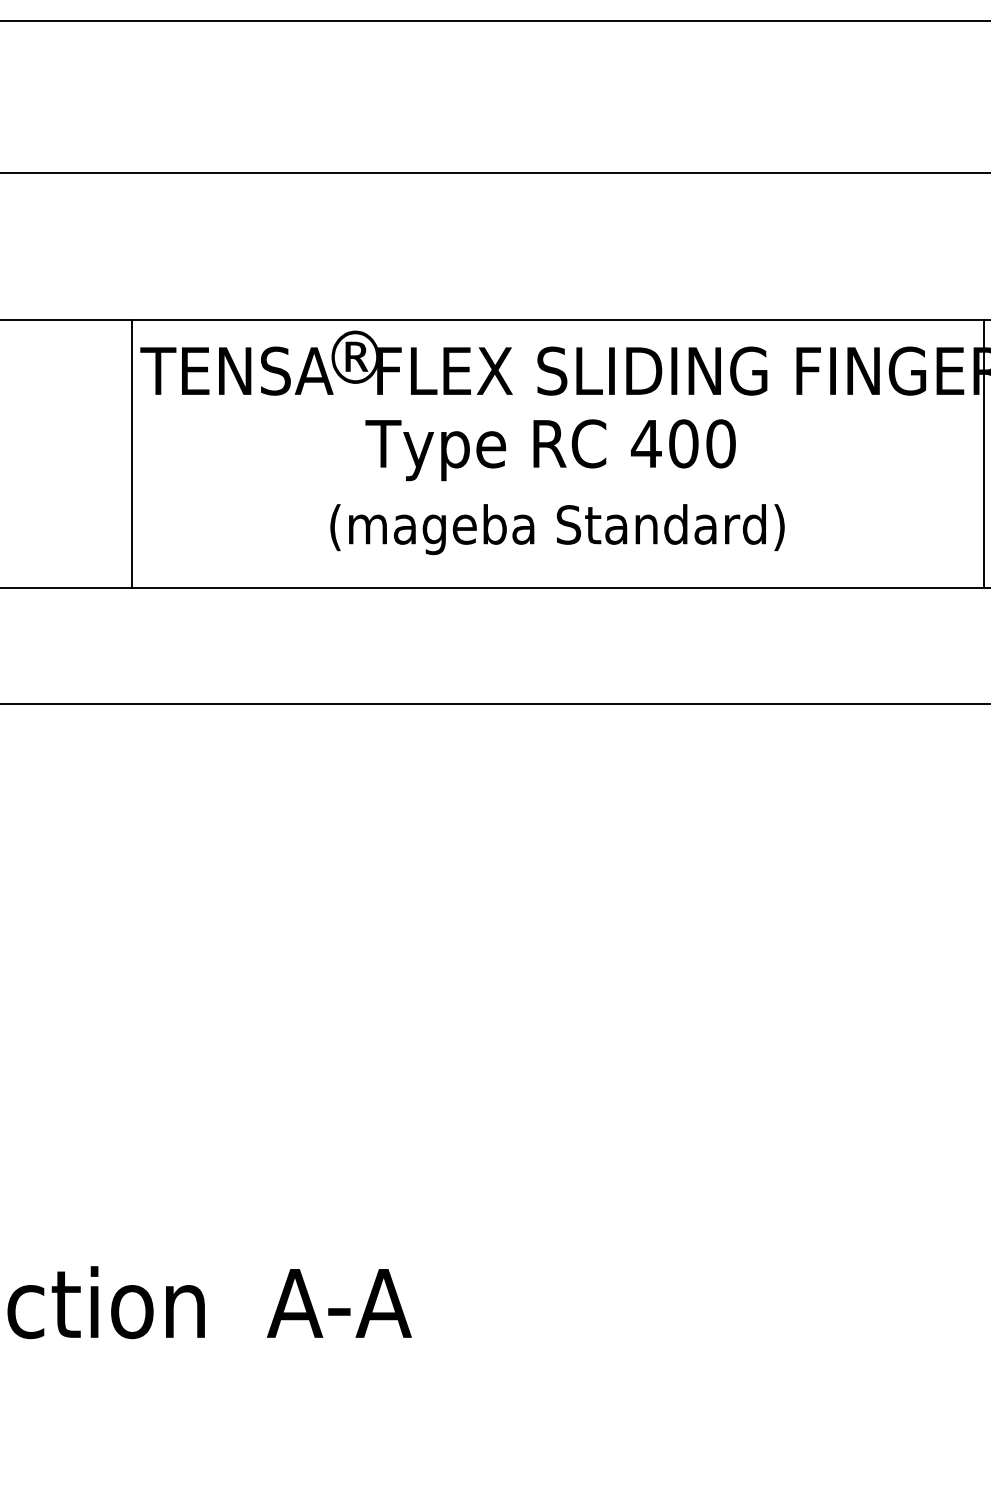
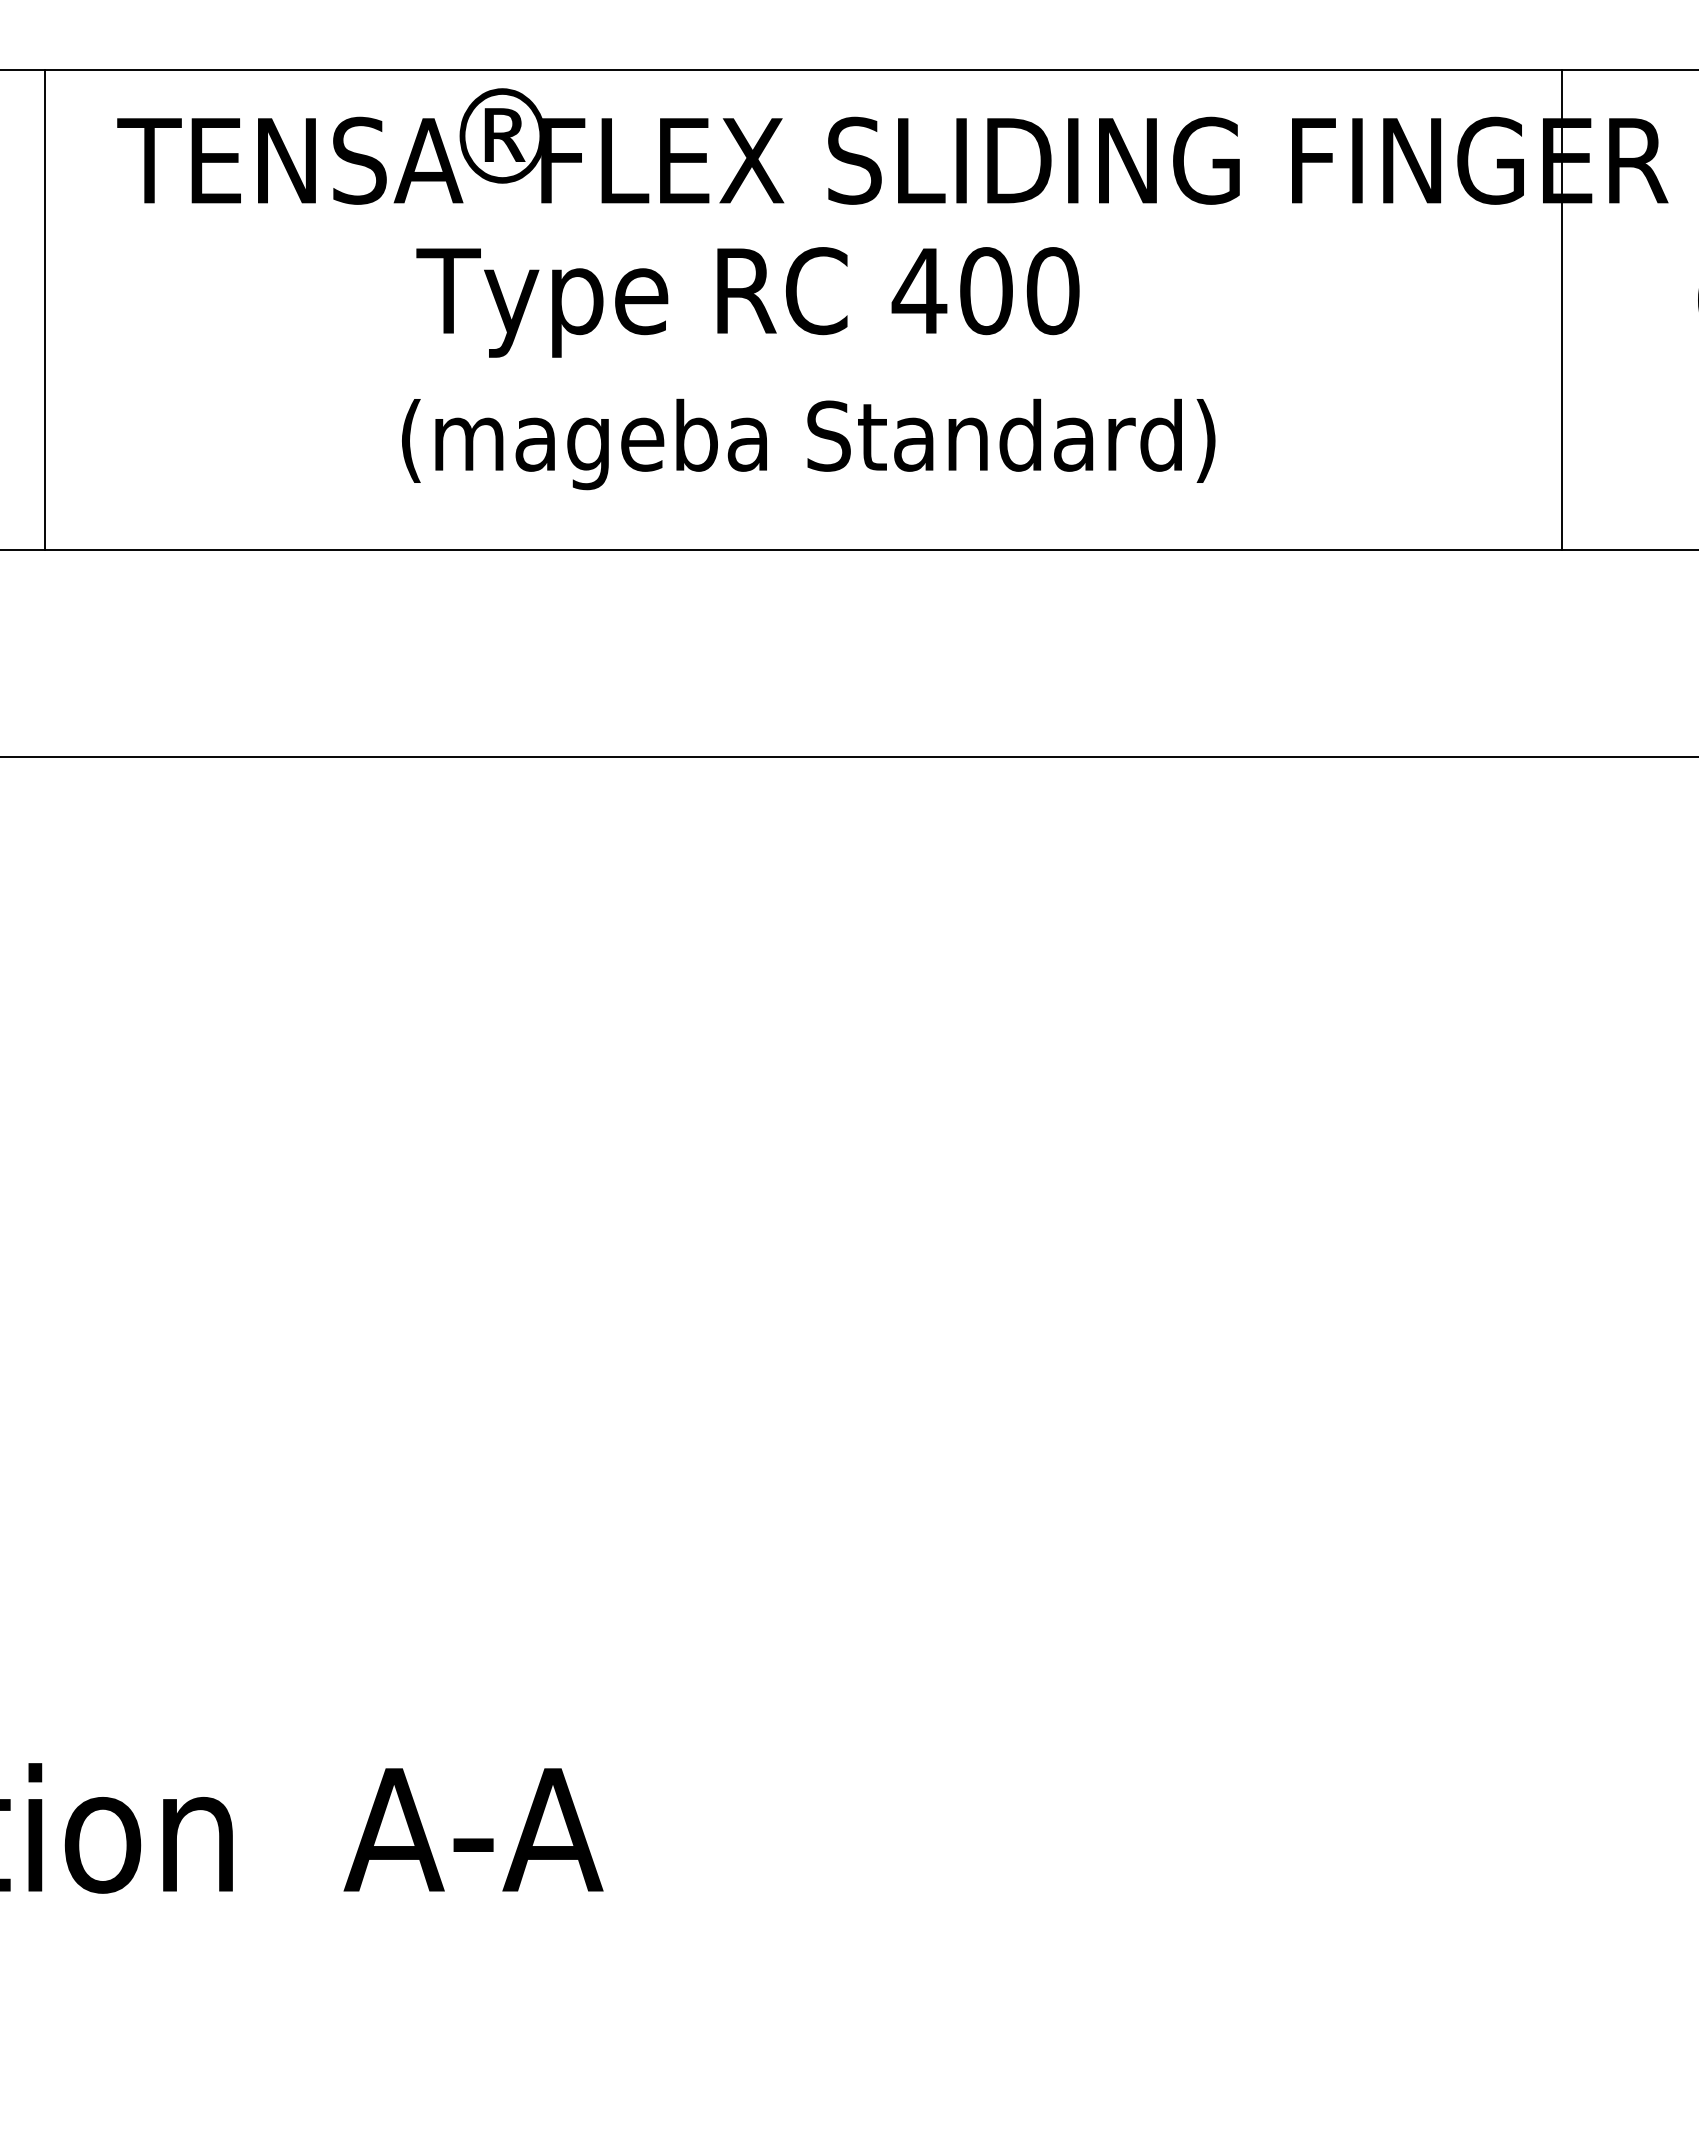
text: (550, 450) -> (747, 302), moved
line: (131, 454) -> (44, 310), moved
line: (984, 454) -> (1562, 310), moved
text: (557, 529) -> (808, 444), moved

